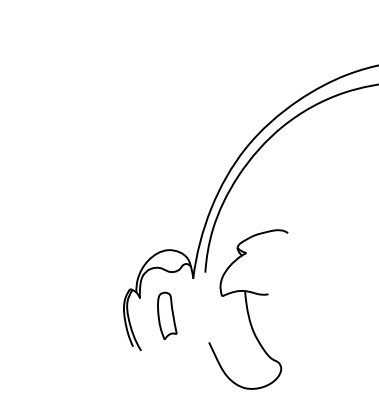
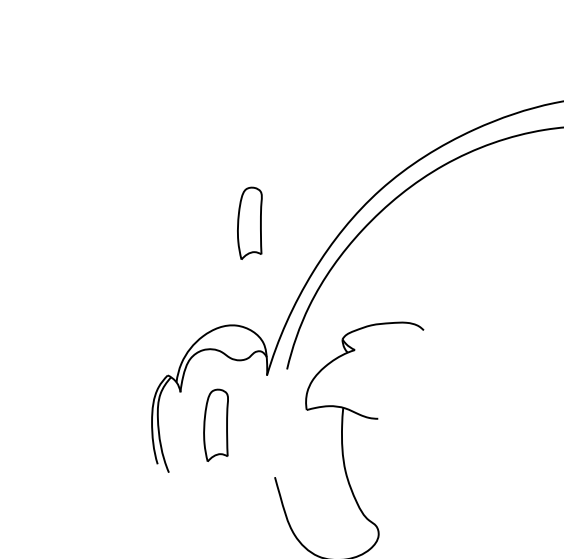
part: (167, 183) -> (251, 223), added

